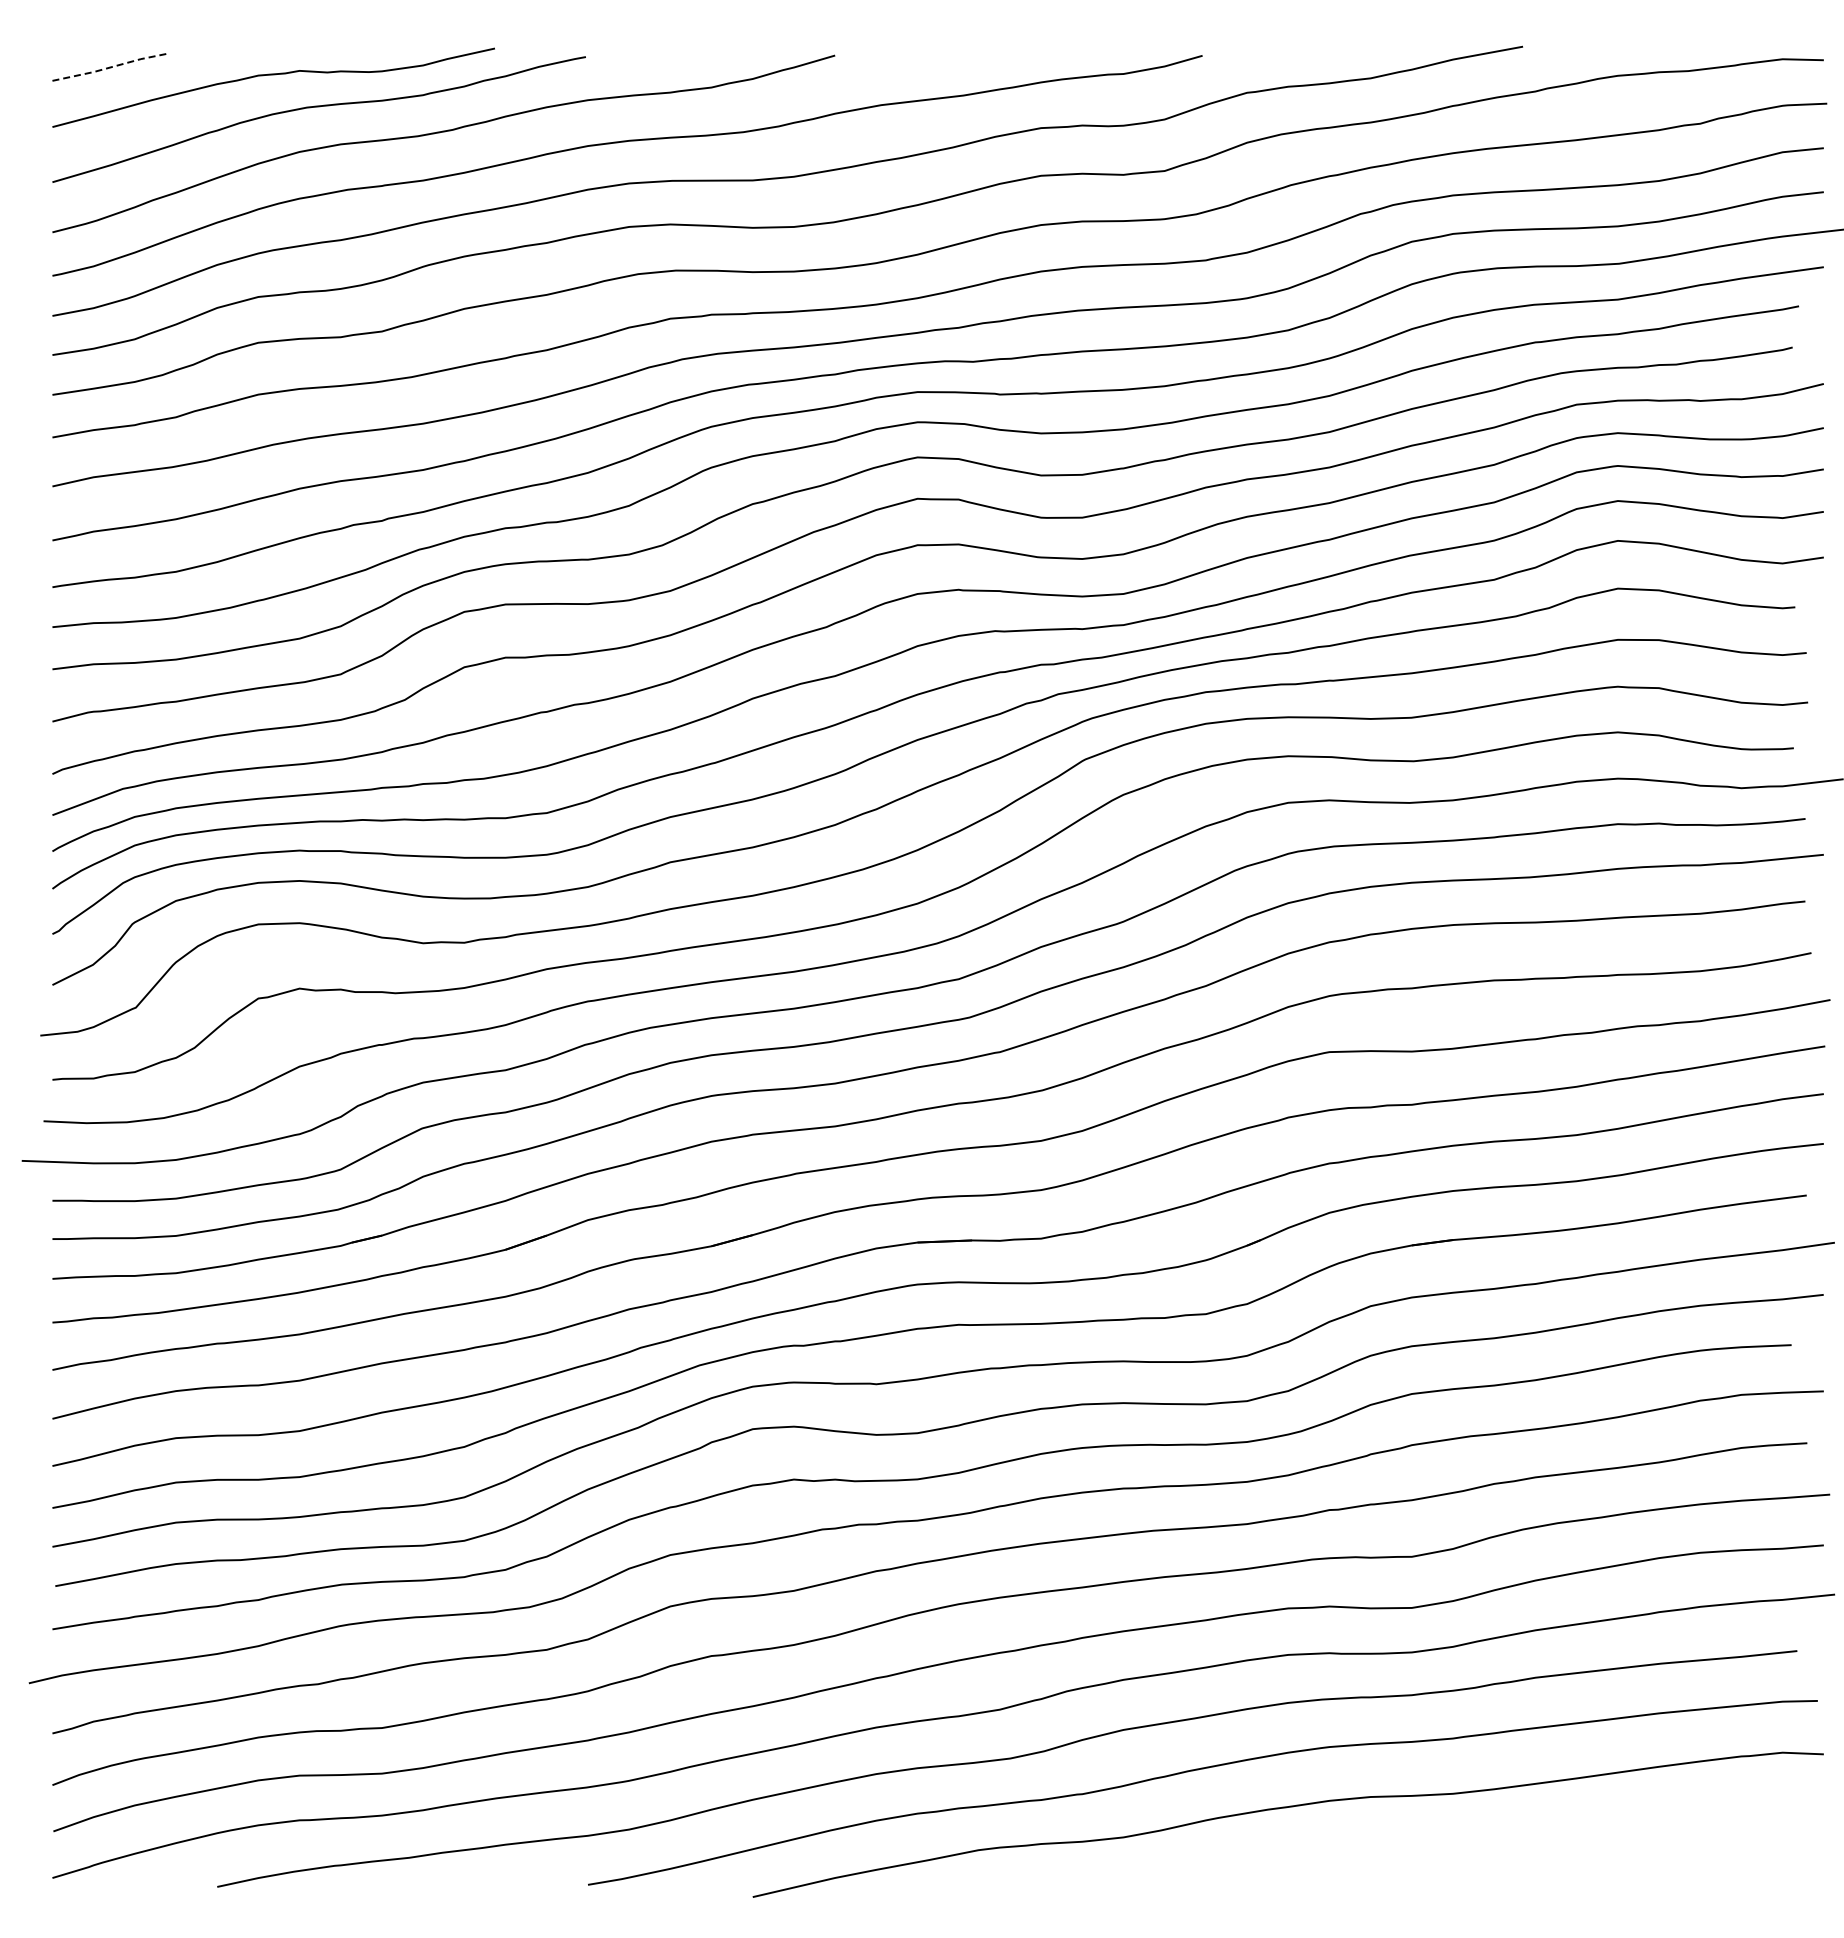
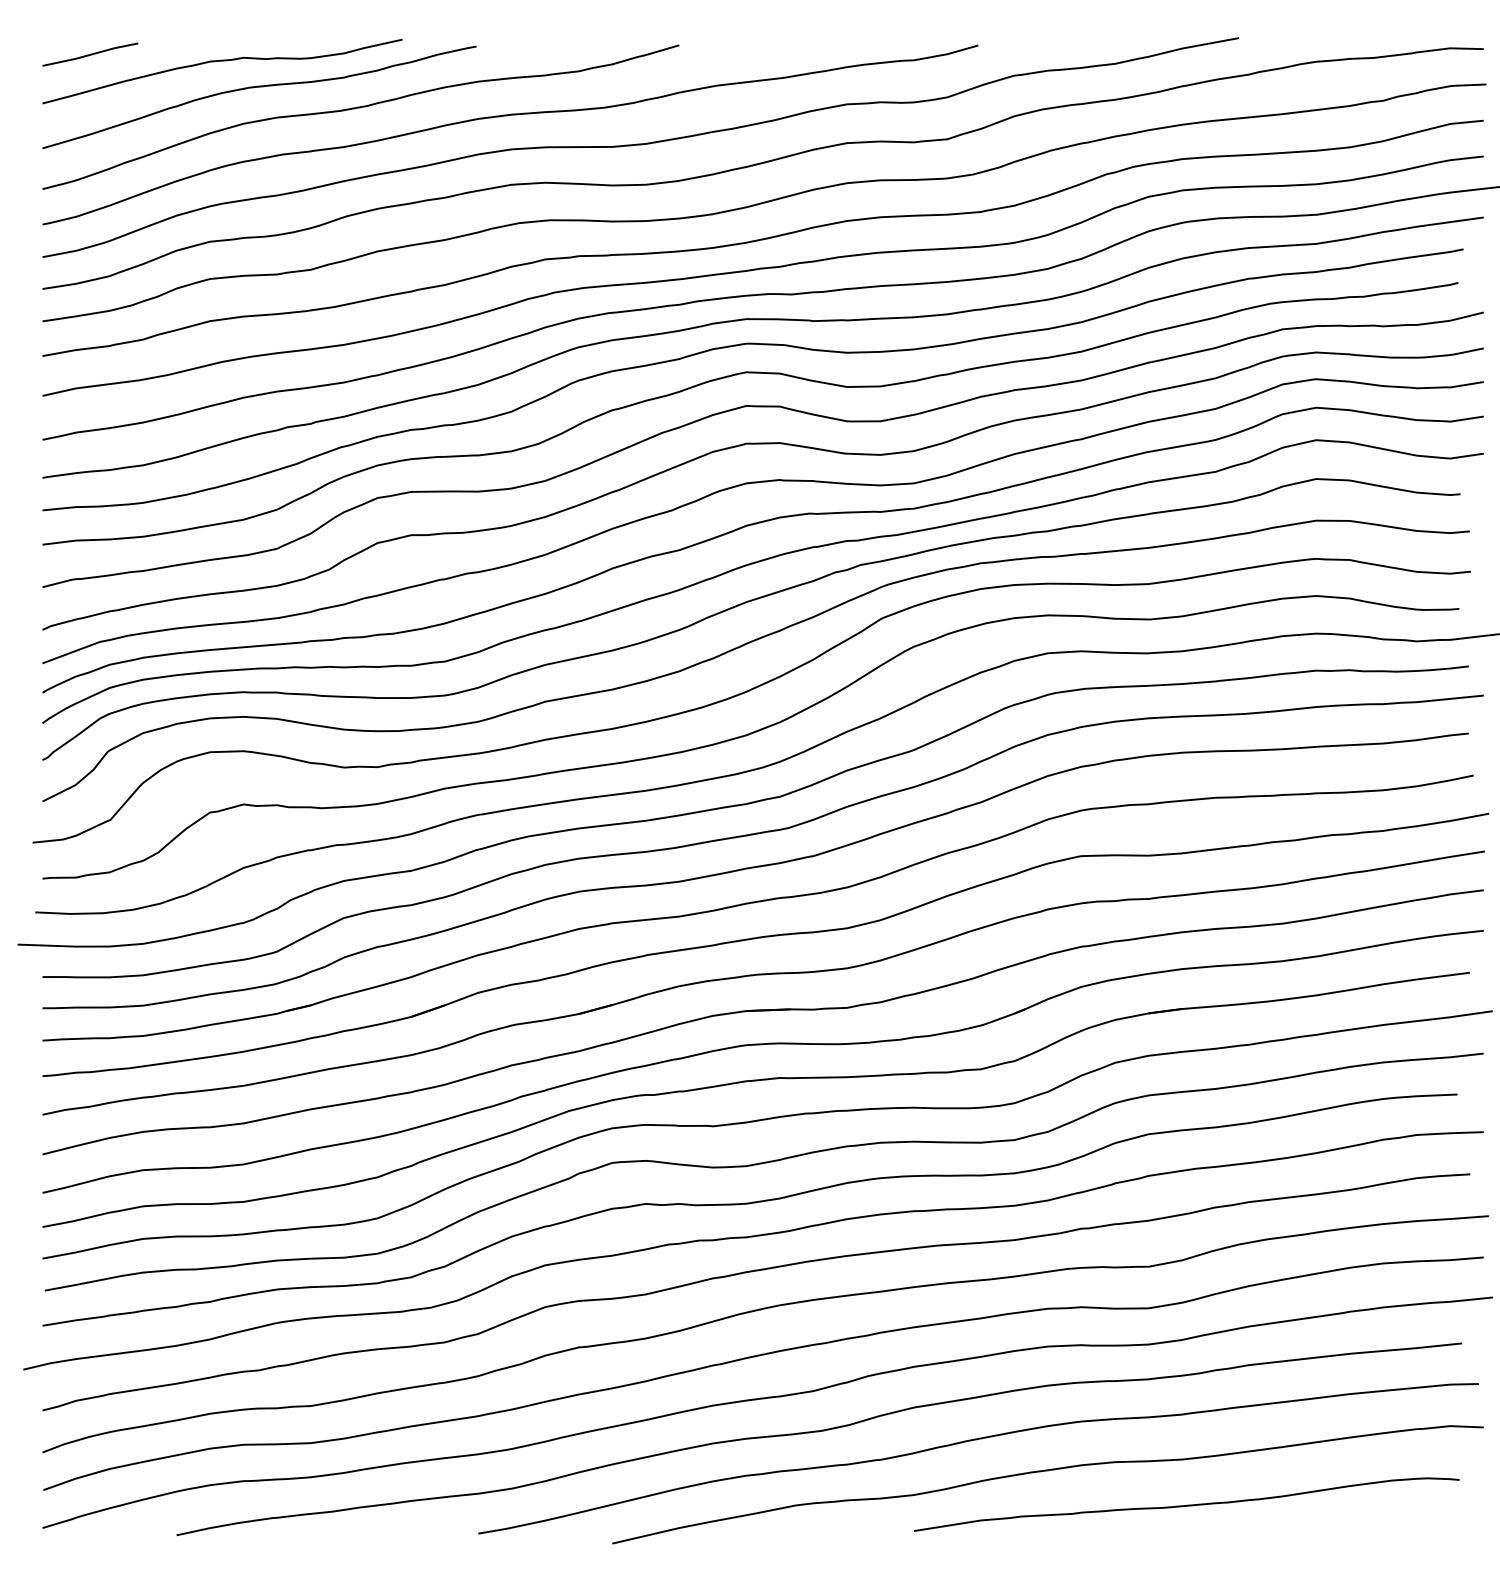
line: (111, 67) -> (90, 55), dashed -> solid
curve: (1458, 1849) -> (1186, 1504), added

